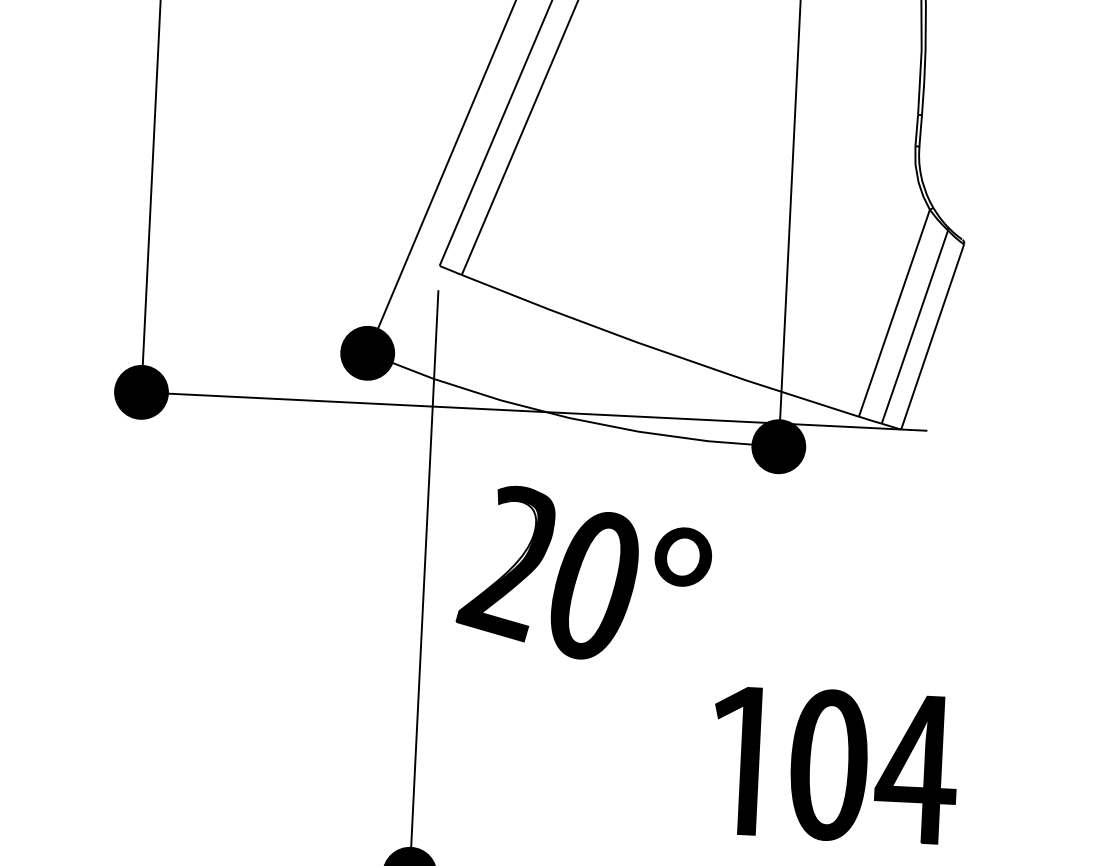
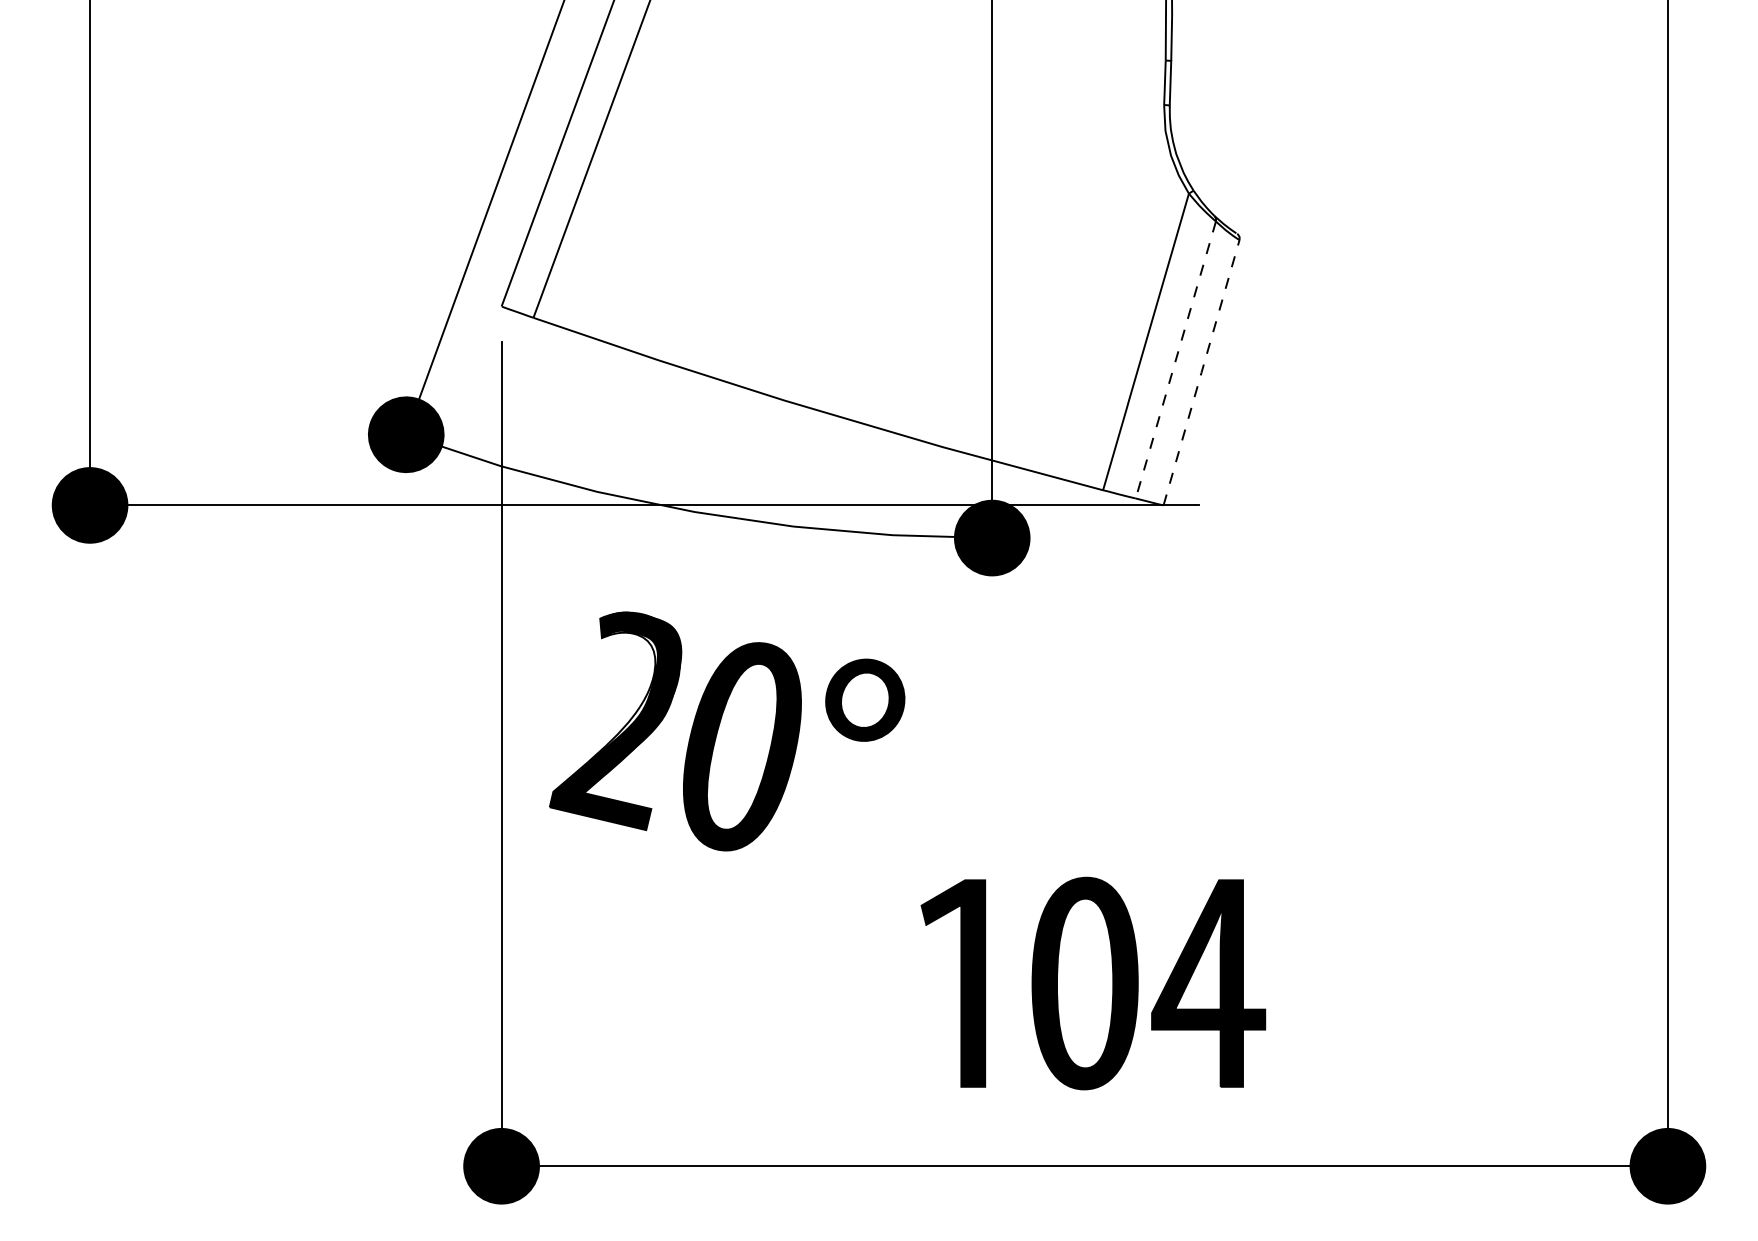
line: (914, 326) -> (1175, 359), solid -> dashed
line: (932, 336) -> (1201, 372), solid -> dashed

